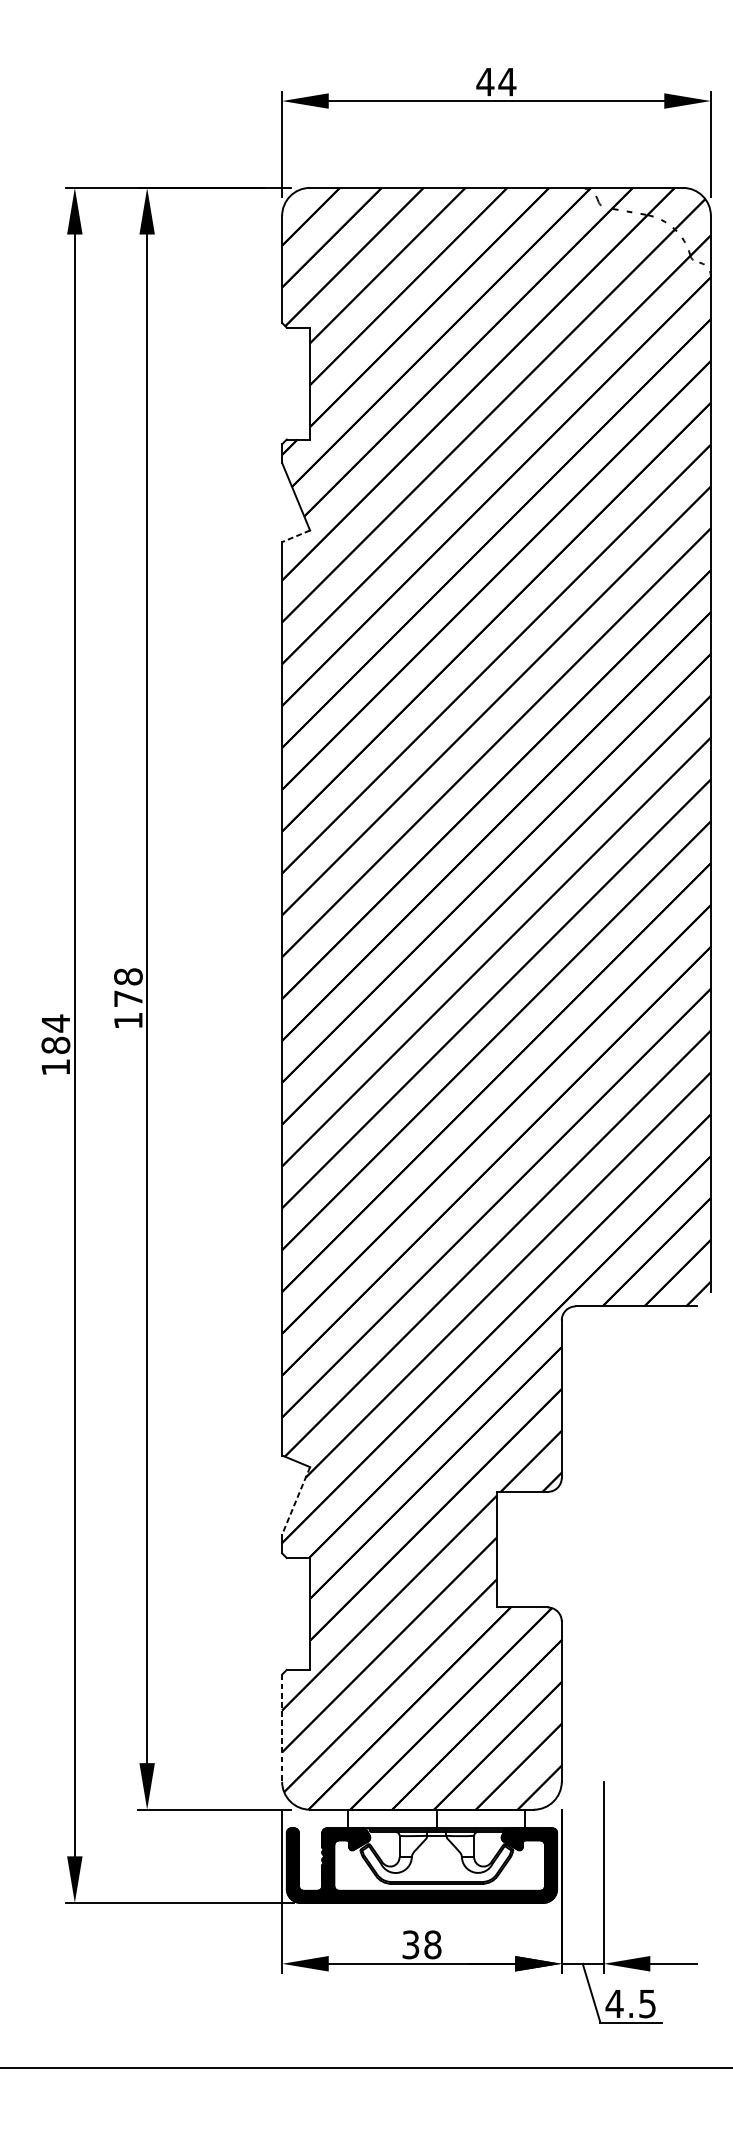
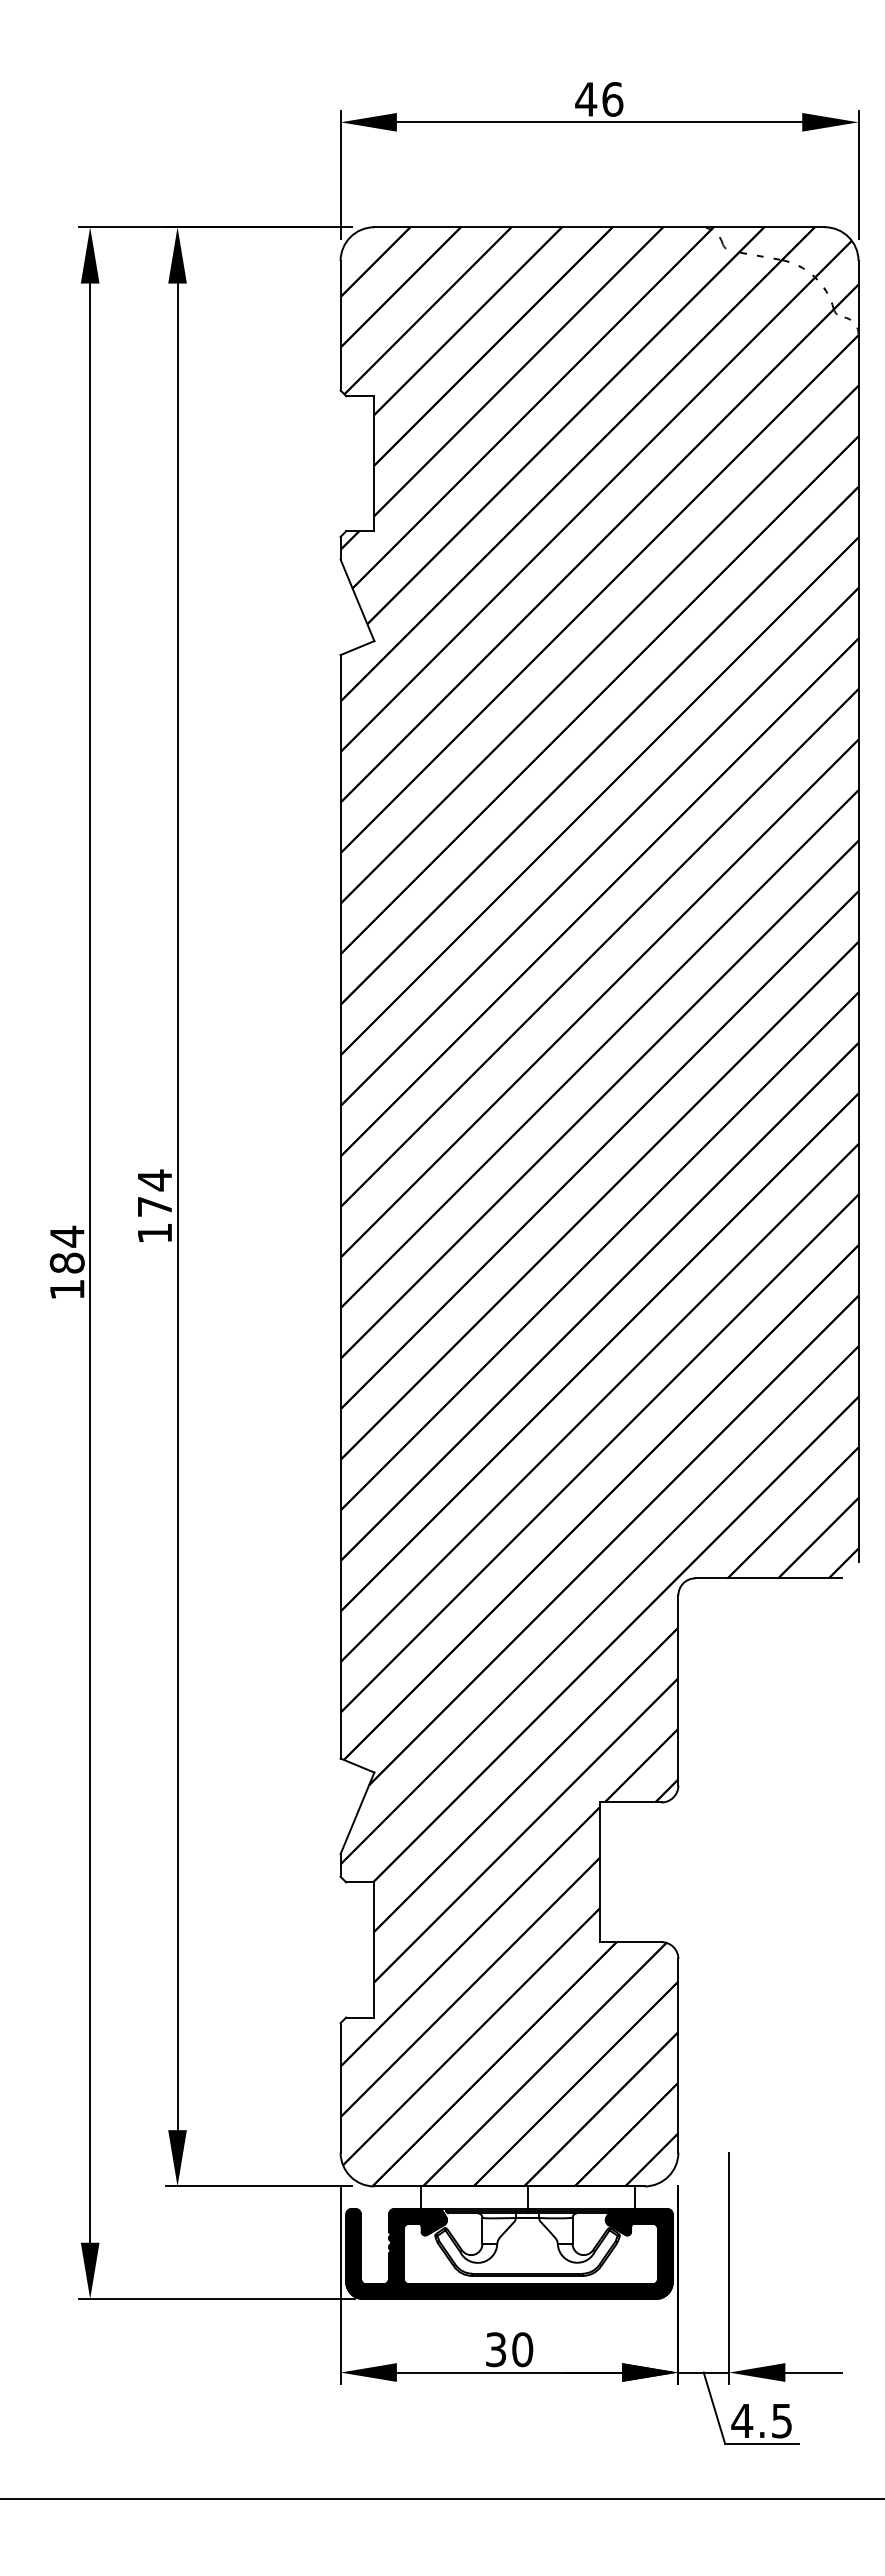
text: (507, 82) -> (612, 99), 44 -> 46
line: (296, 536) -> (357, 648), dashed -> solid
text: (128, 977) -> (154, 1180), 178 -> 174
line: (296, 1501) -> (357, 1813), dashed -> solid
line: (282, 1727) -> (340, 2087), dashed -> solid
text: (432, 1944) -> (522, 2349), 38 -> 30

